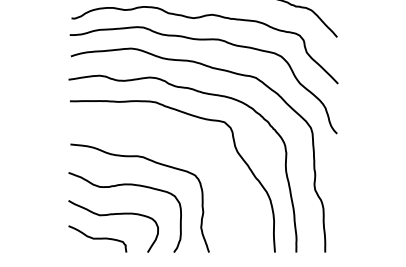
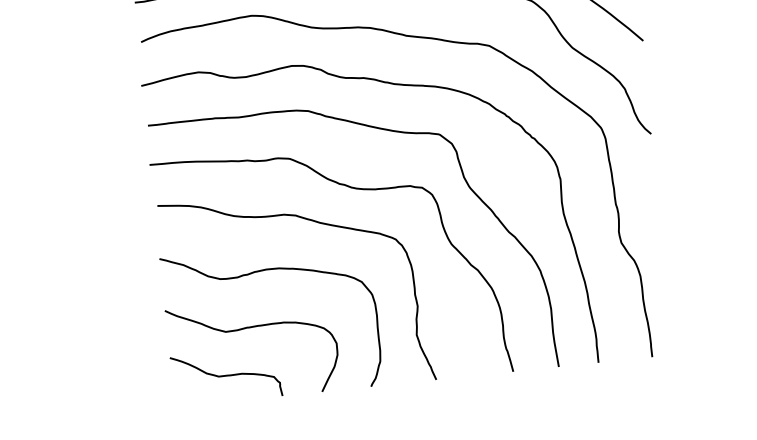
curve: (174, 146) -> (351, 189), added

